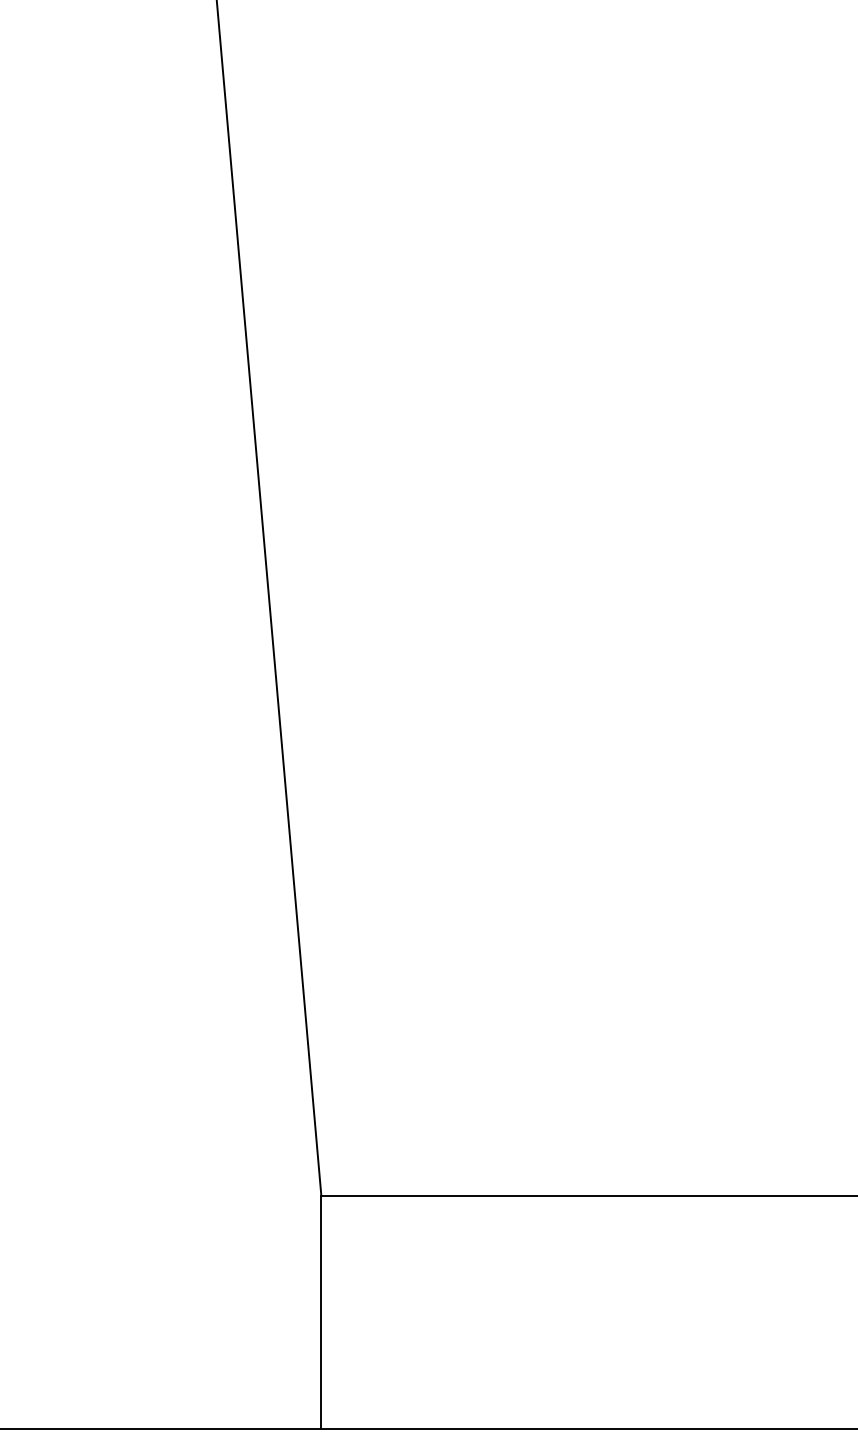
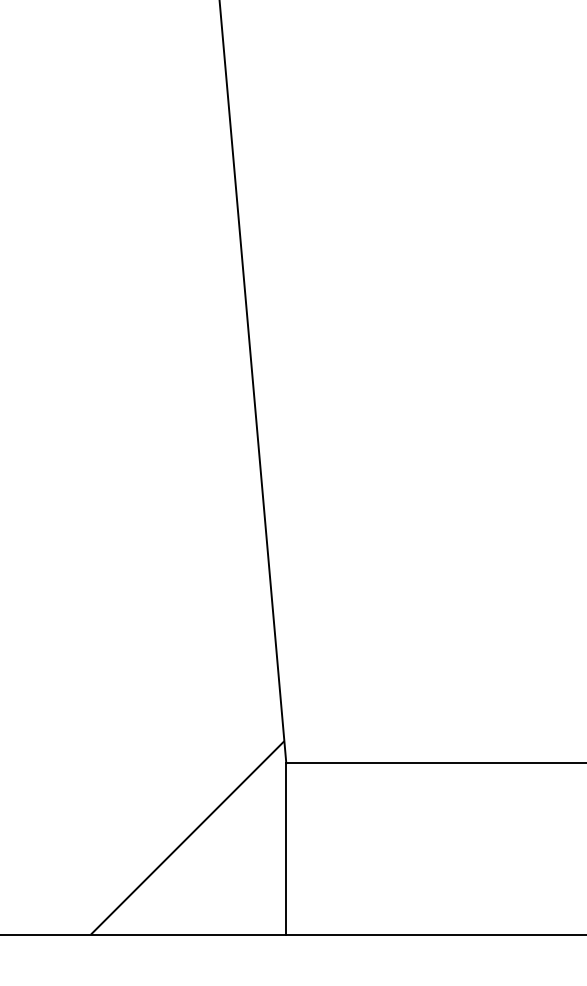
hatch: (186, 1296) -> (187, 837), added

